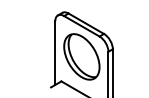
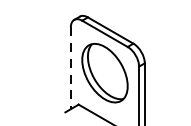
line: (55, 53) -> (71, 68), solid -> dashed

